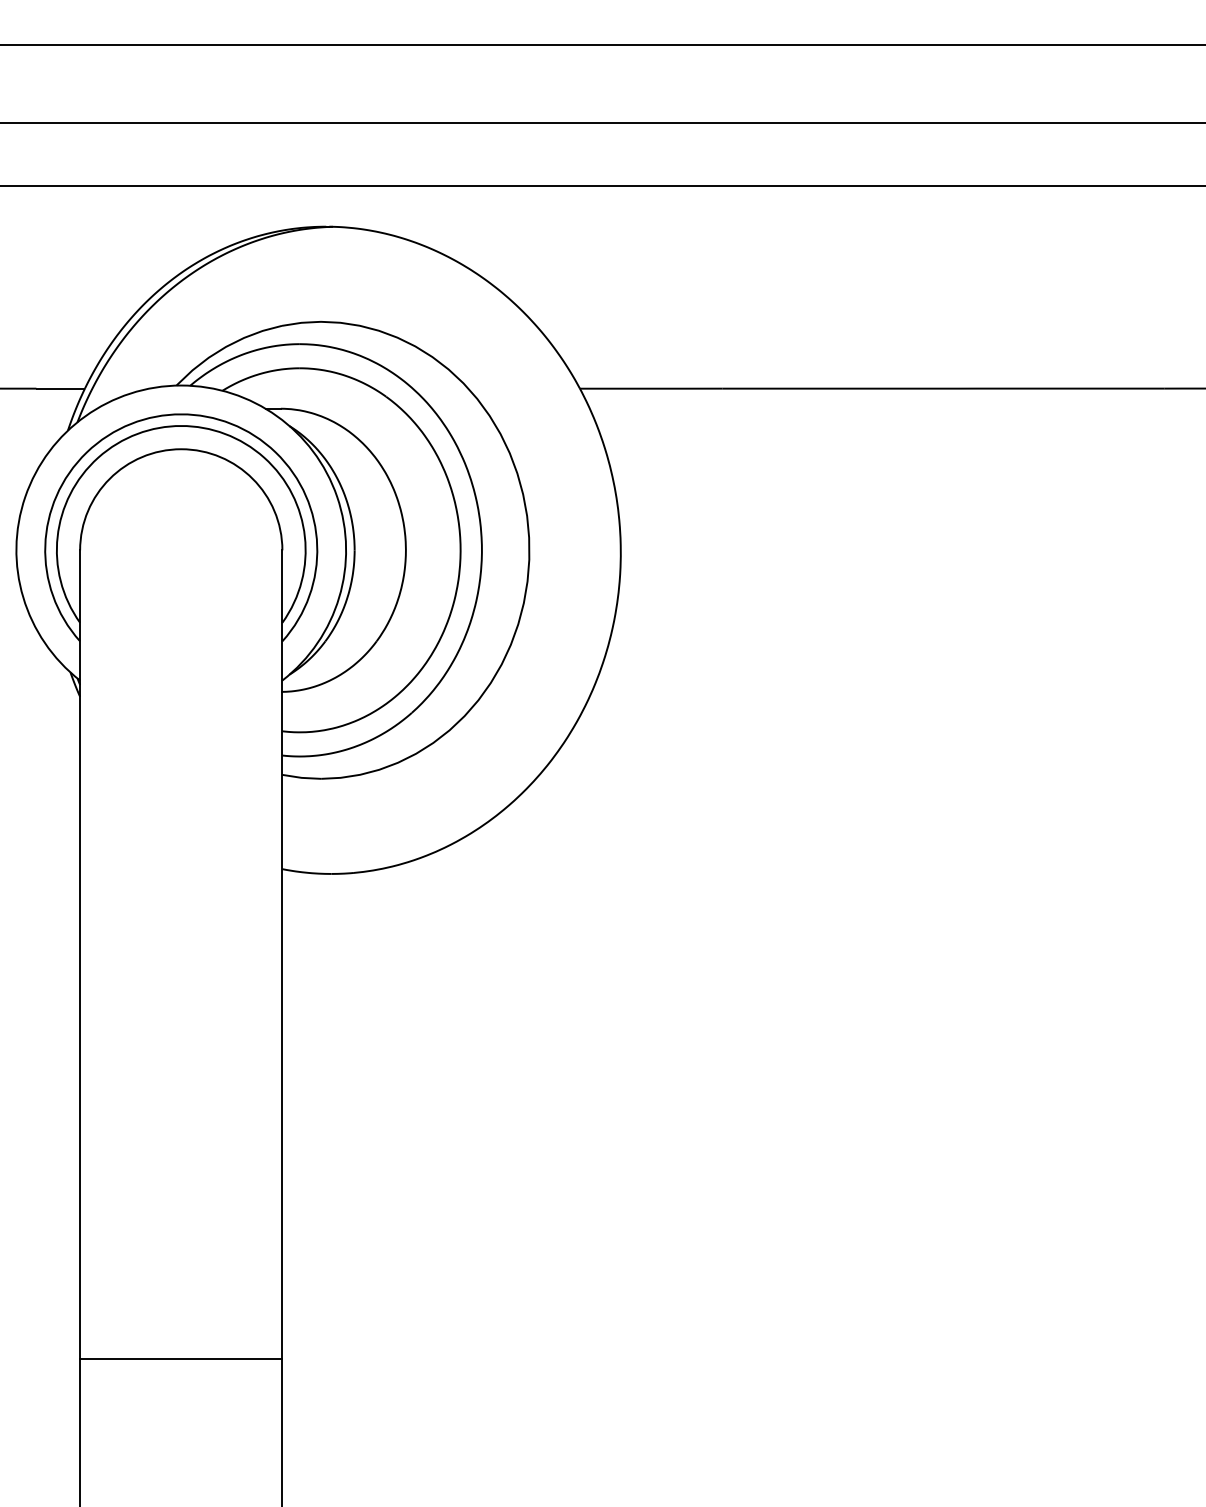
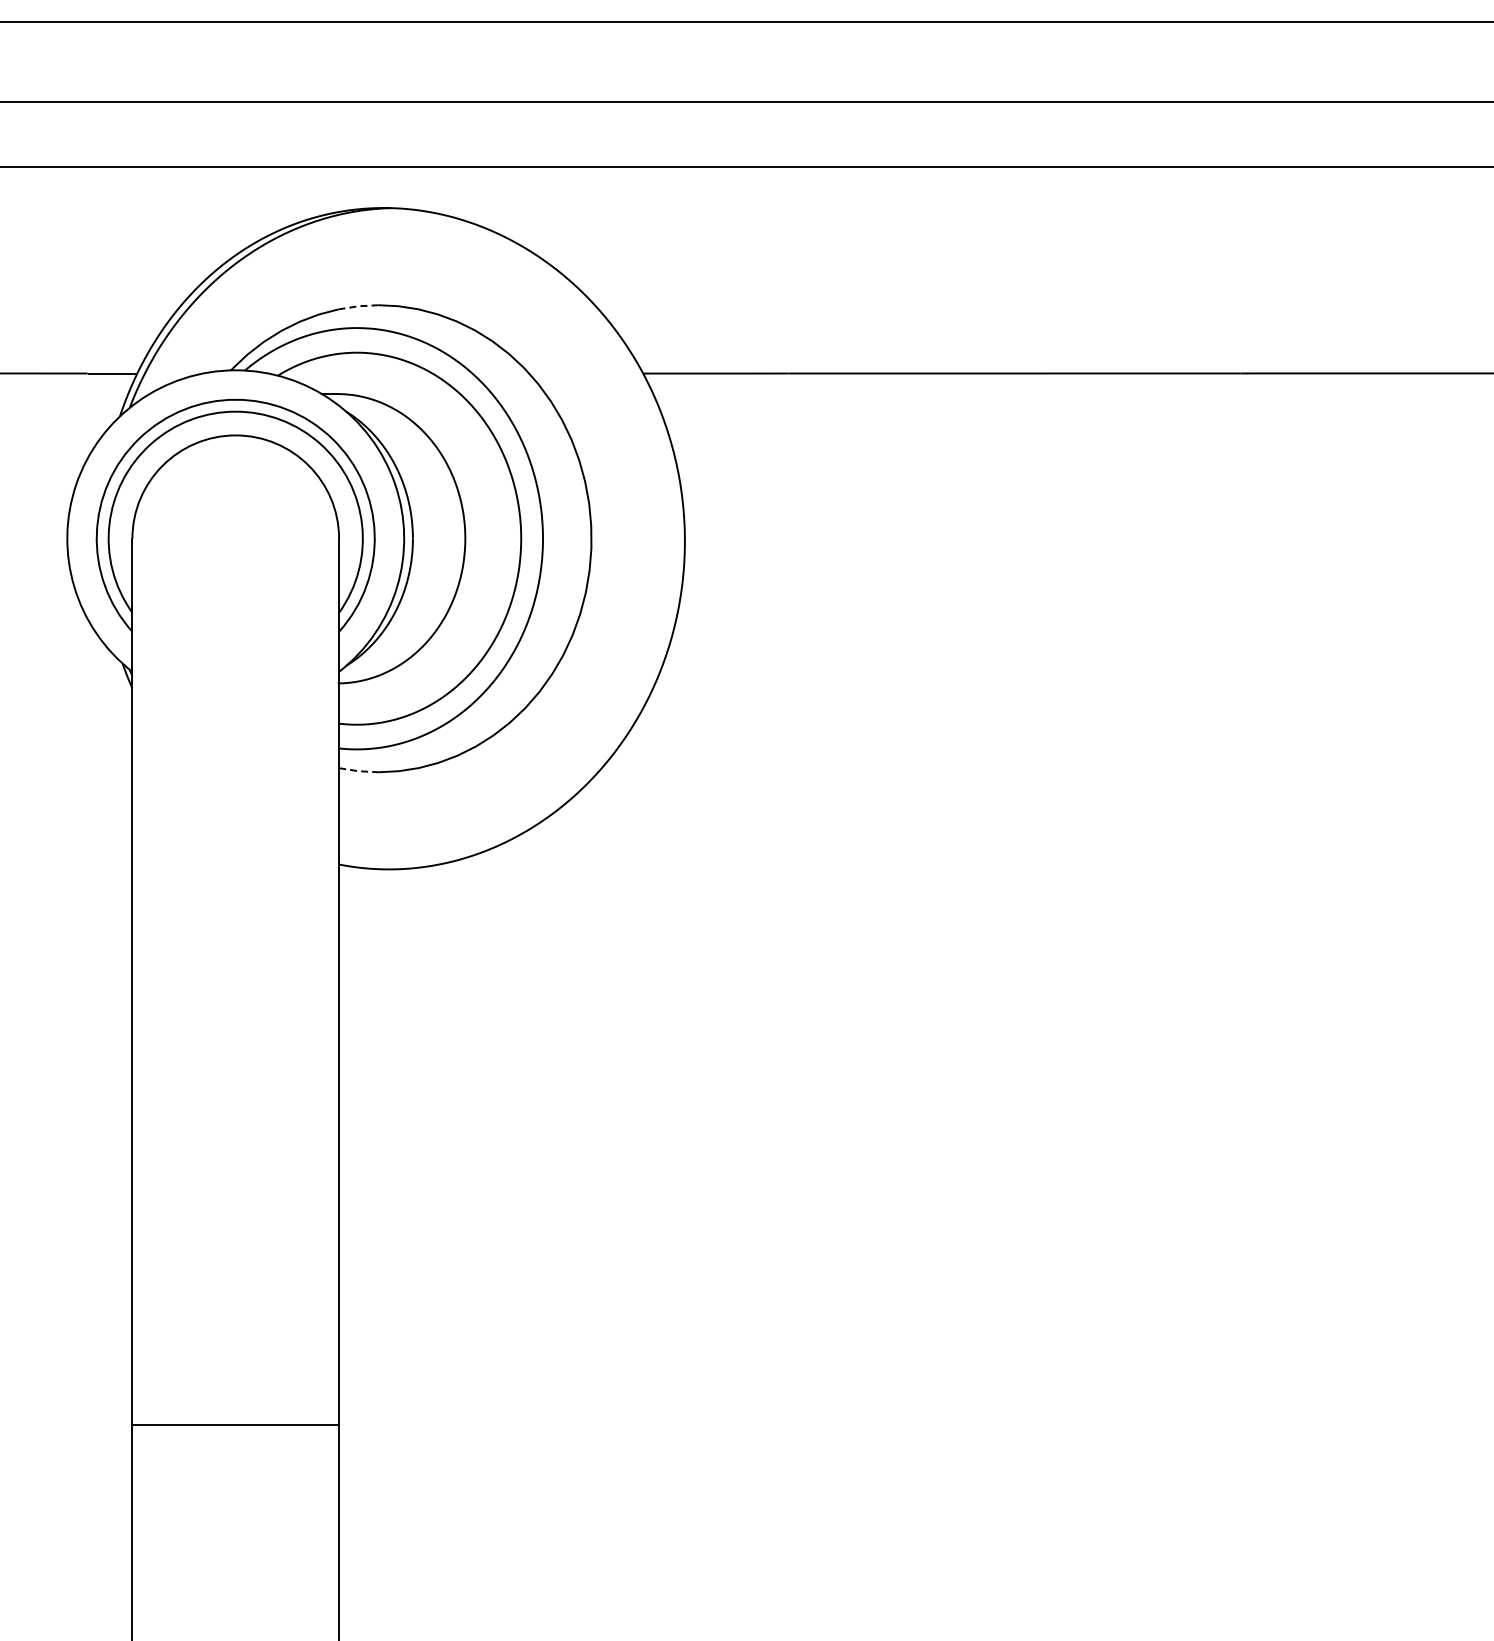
line: (301, 323) -> (358, 306), solid -> dashed
line: (301, 778) -> (358, 771), solid -> dashed
line: (181, 1359) -> (235, 1424), moved

